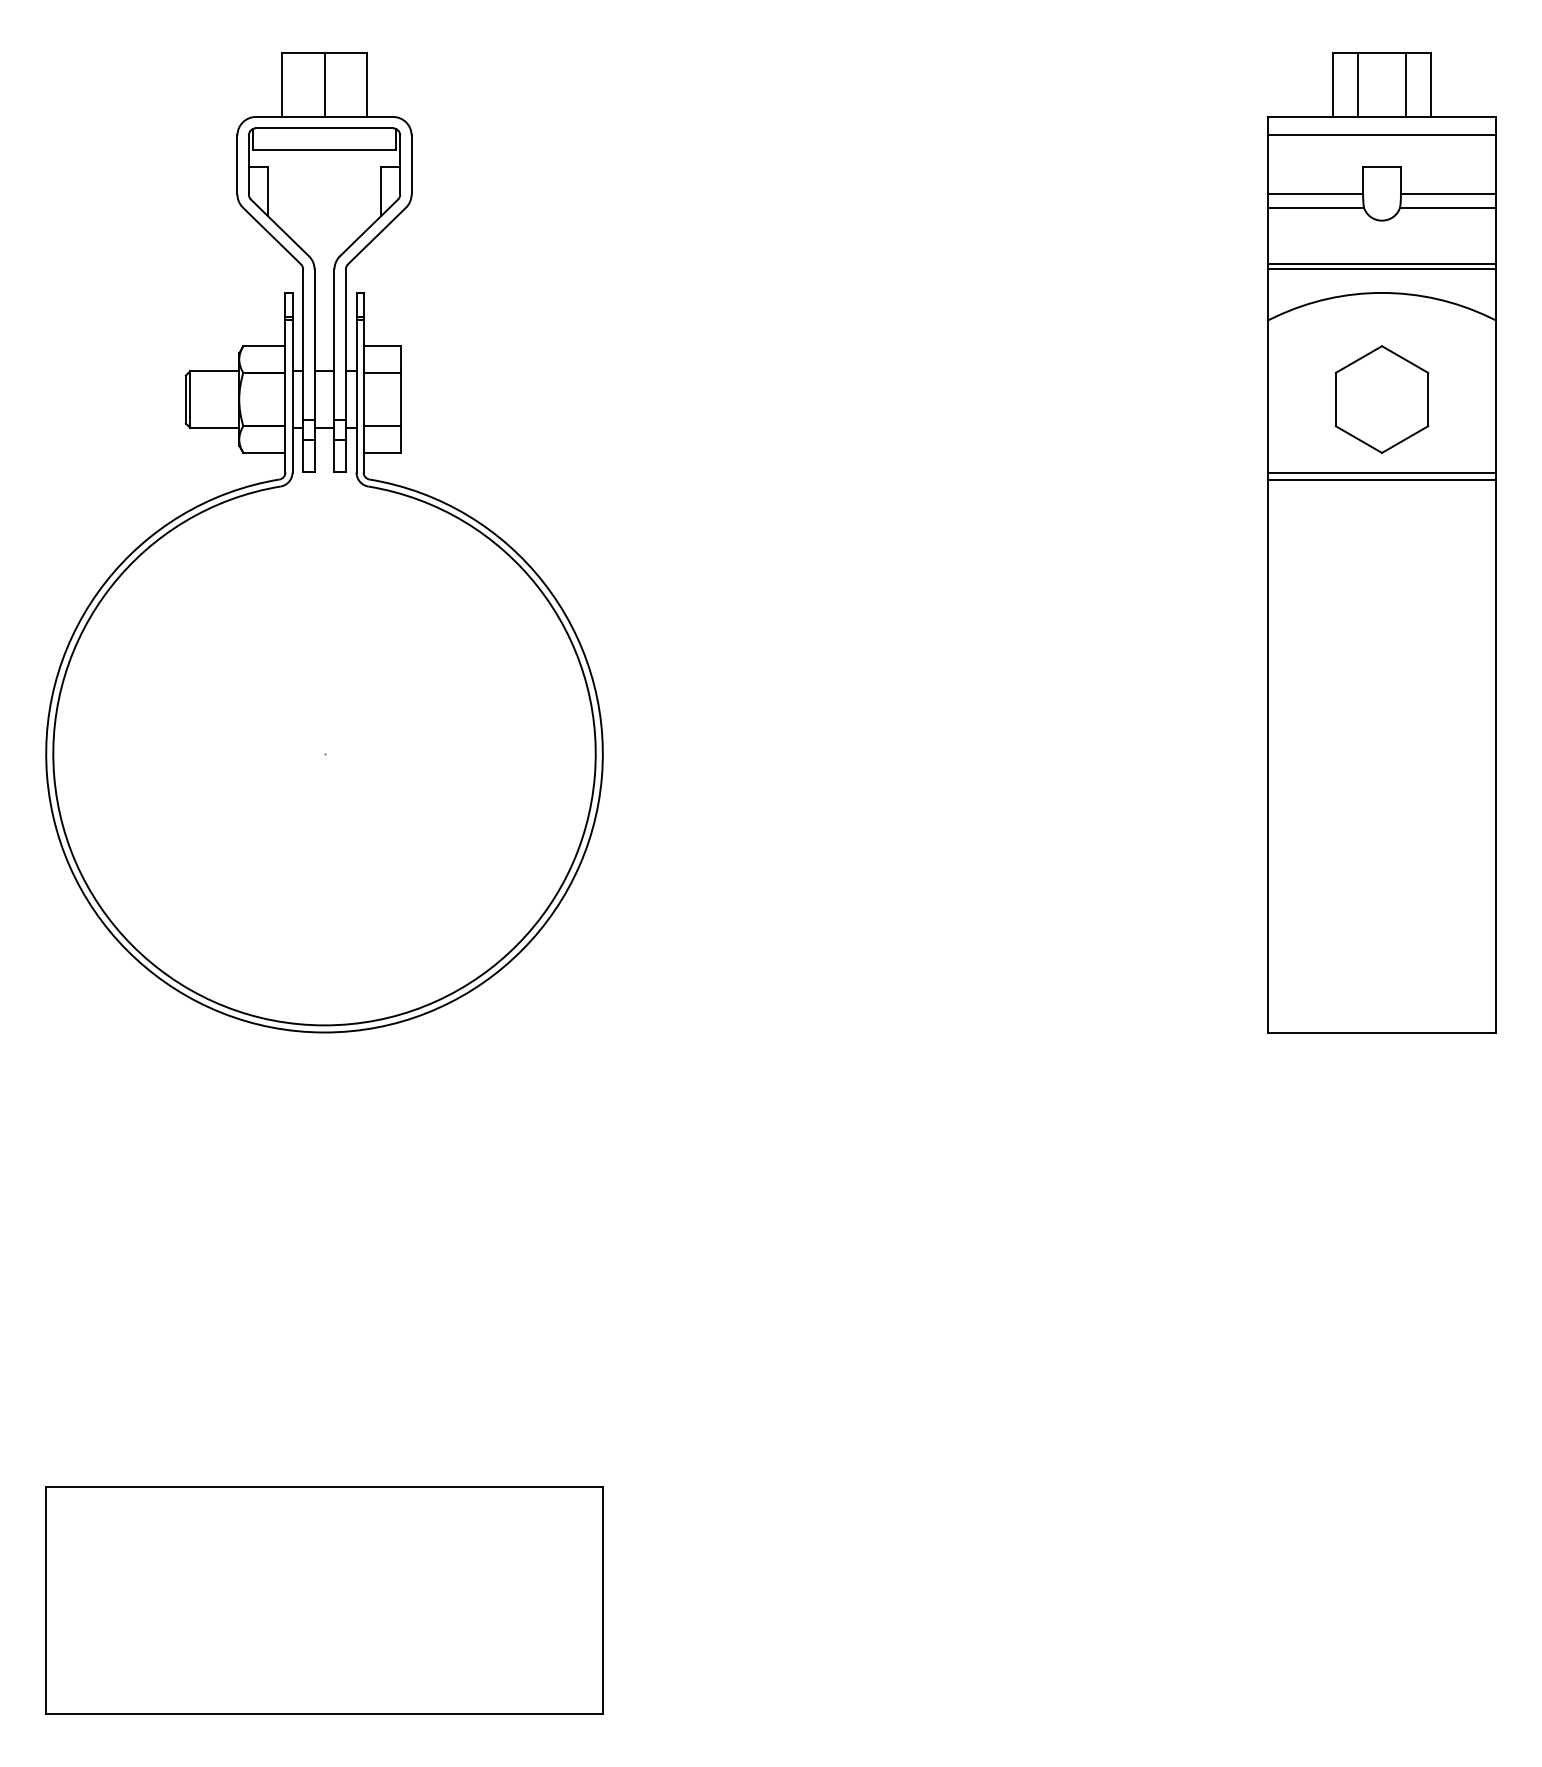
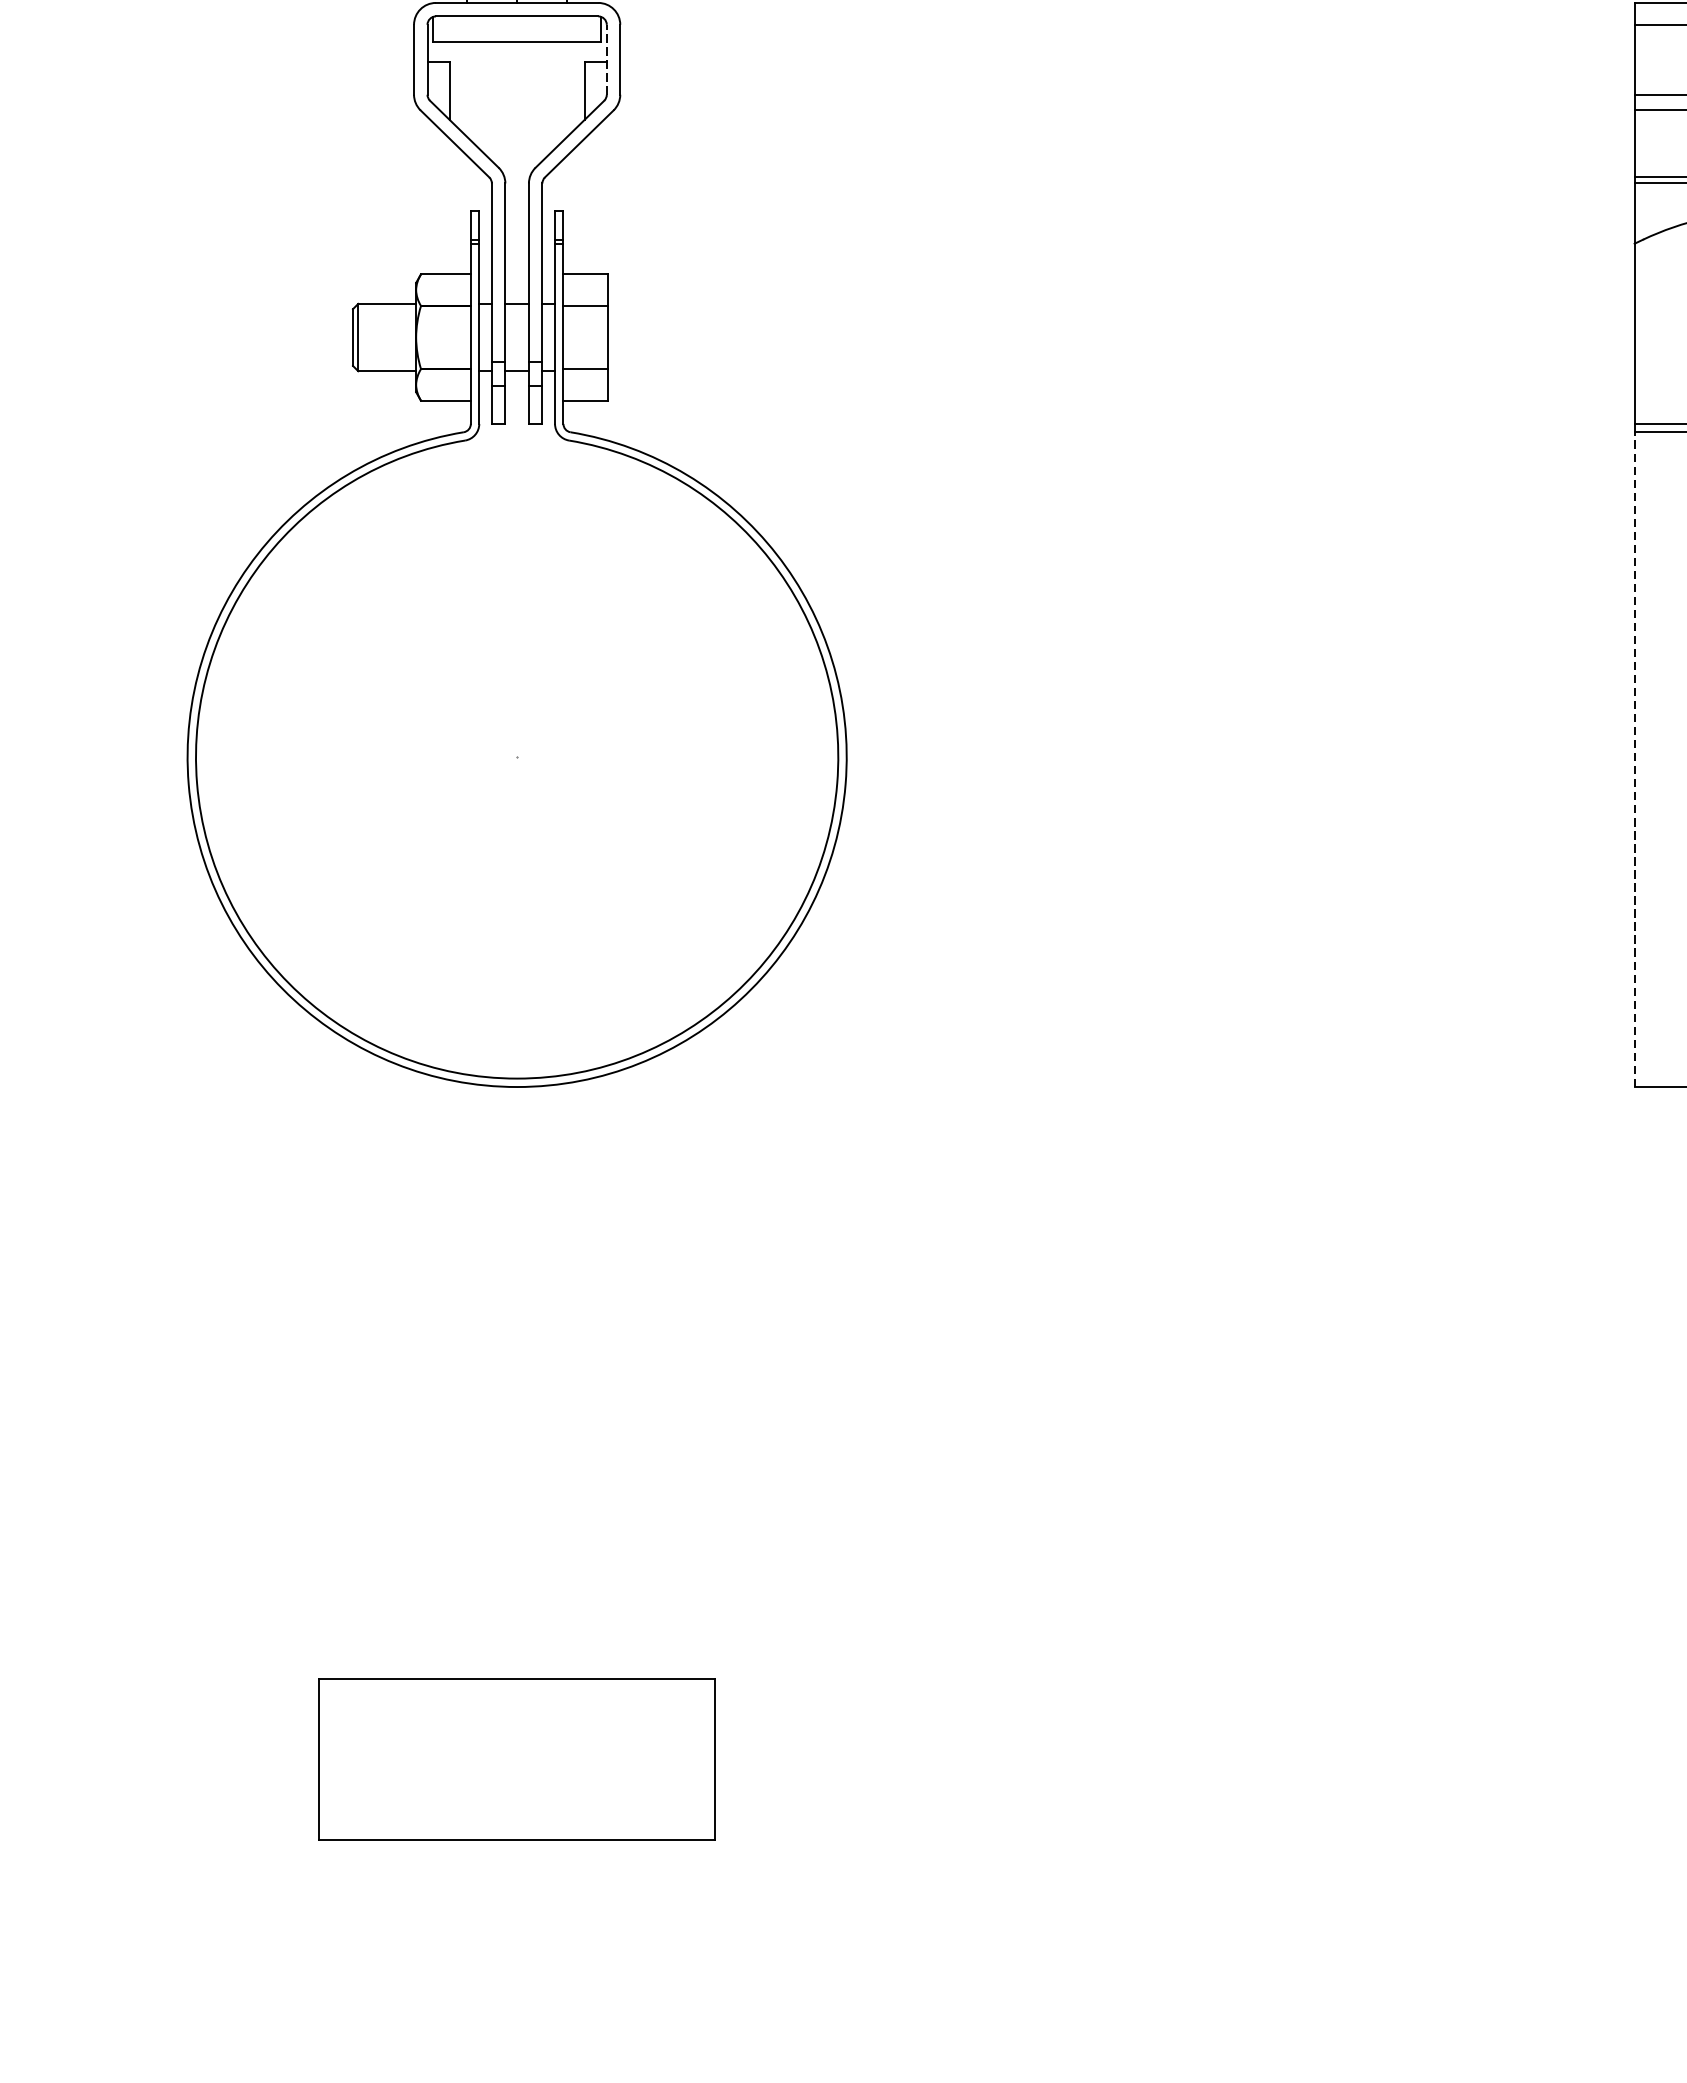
line: (400, 164) -> (607, 59), solid -> dashed
line: (1268, 755) -> (1634, 759), solid -> dashed
part: (324, 1600) -> (517, 1759), size x0.6

